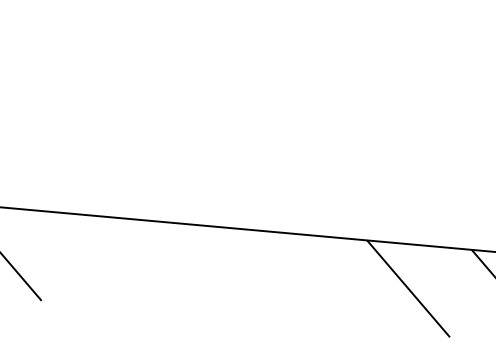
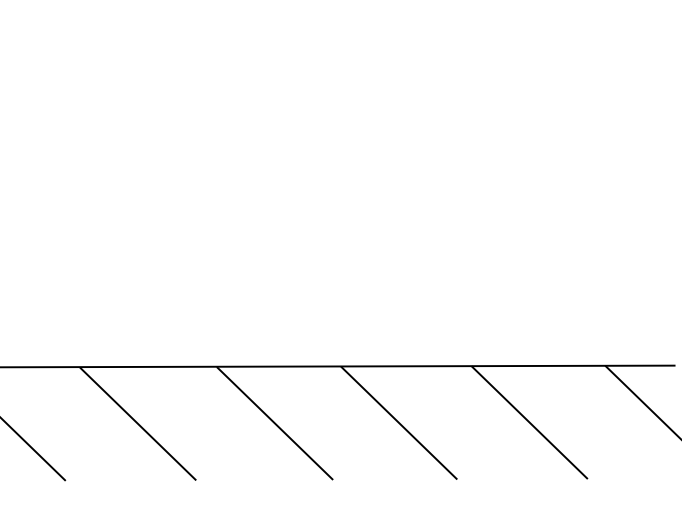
line: (101, 261) -> (137, 423), added
line: (208, 270) -> (274, 423), added
line: (305, 279) -> (398, 422), added

